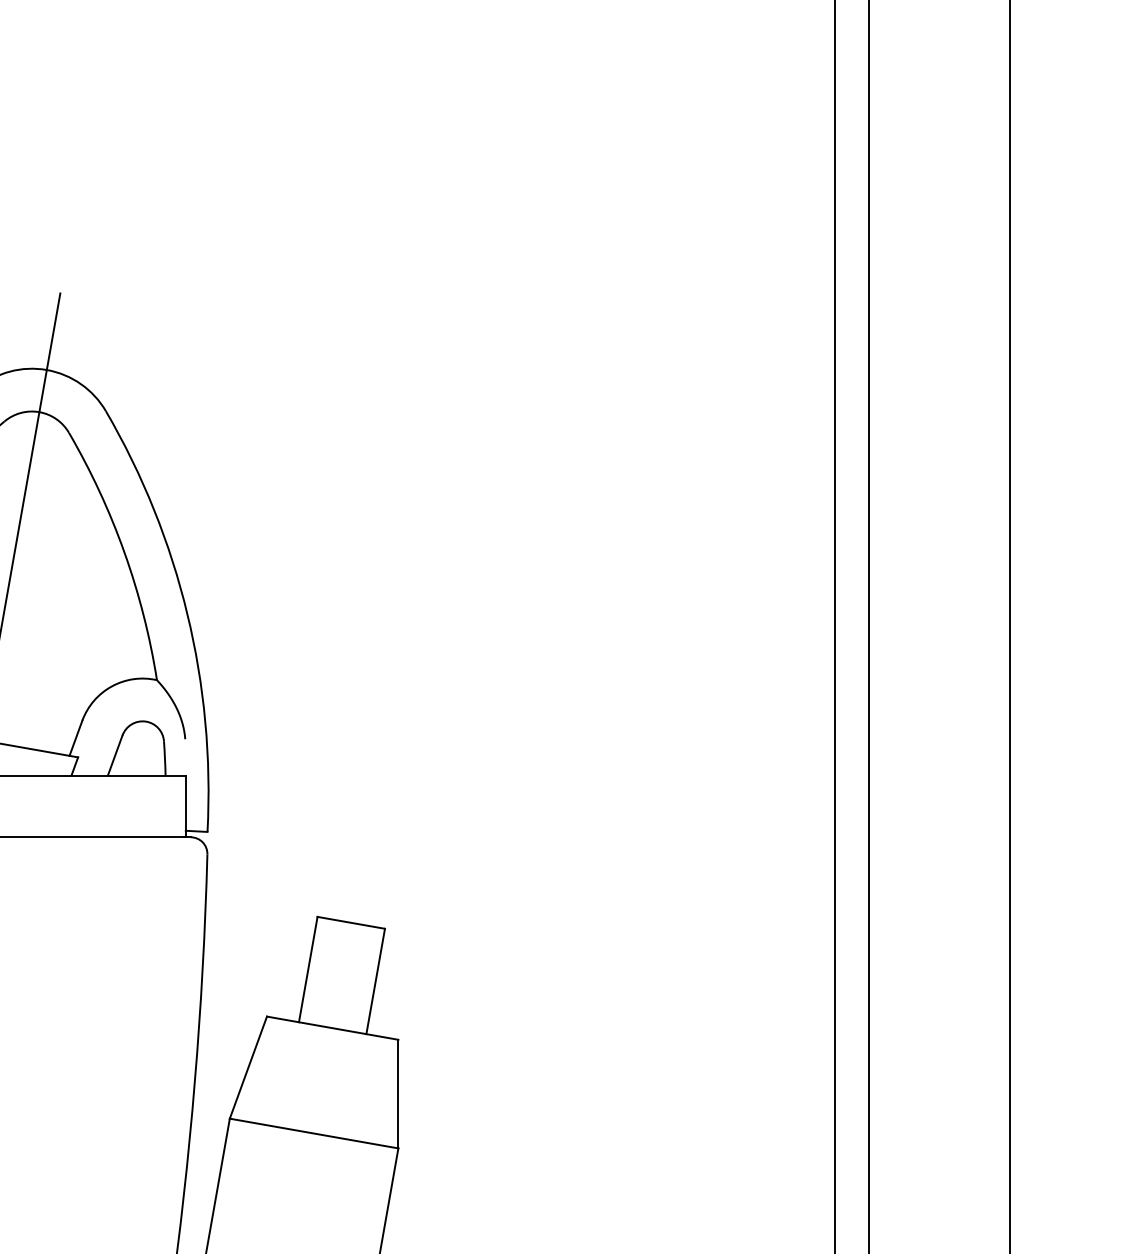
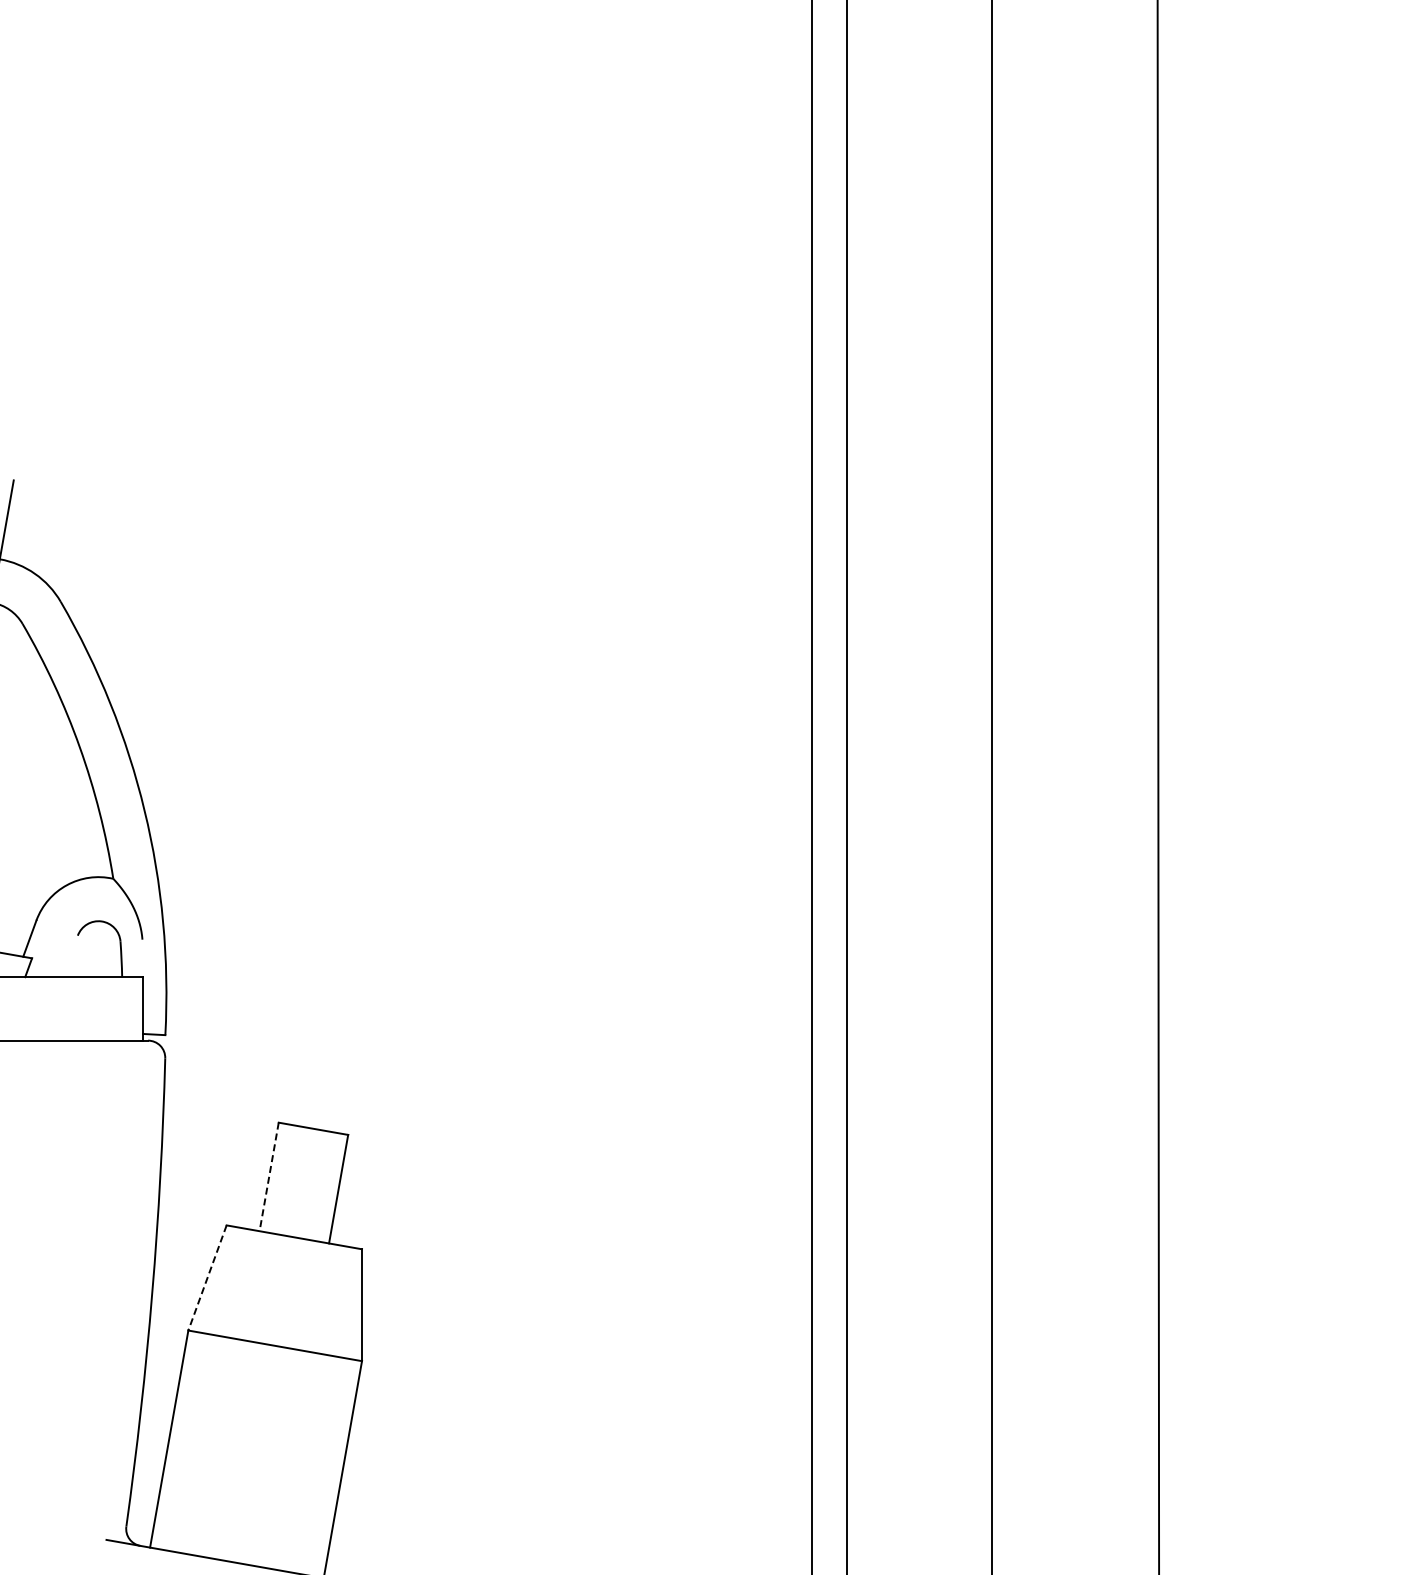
line: (114, 755) -> (69, 956), removed
line: (308, 970) -> (269, 1177), solid -> dashed
line: (248, 1067) -> (207, 1277), solid -> dashed

